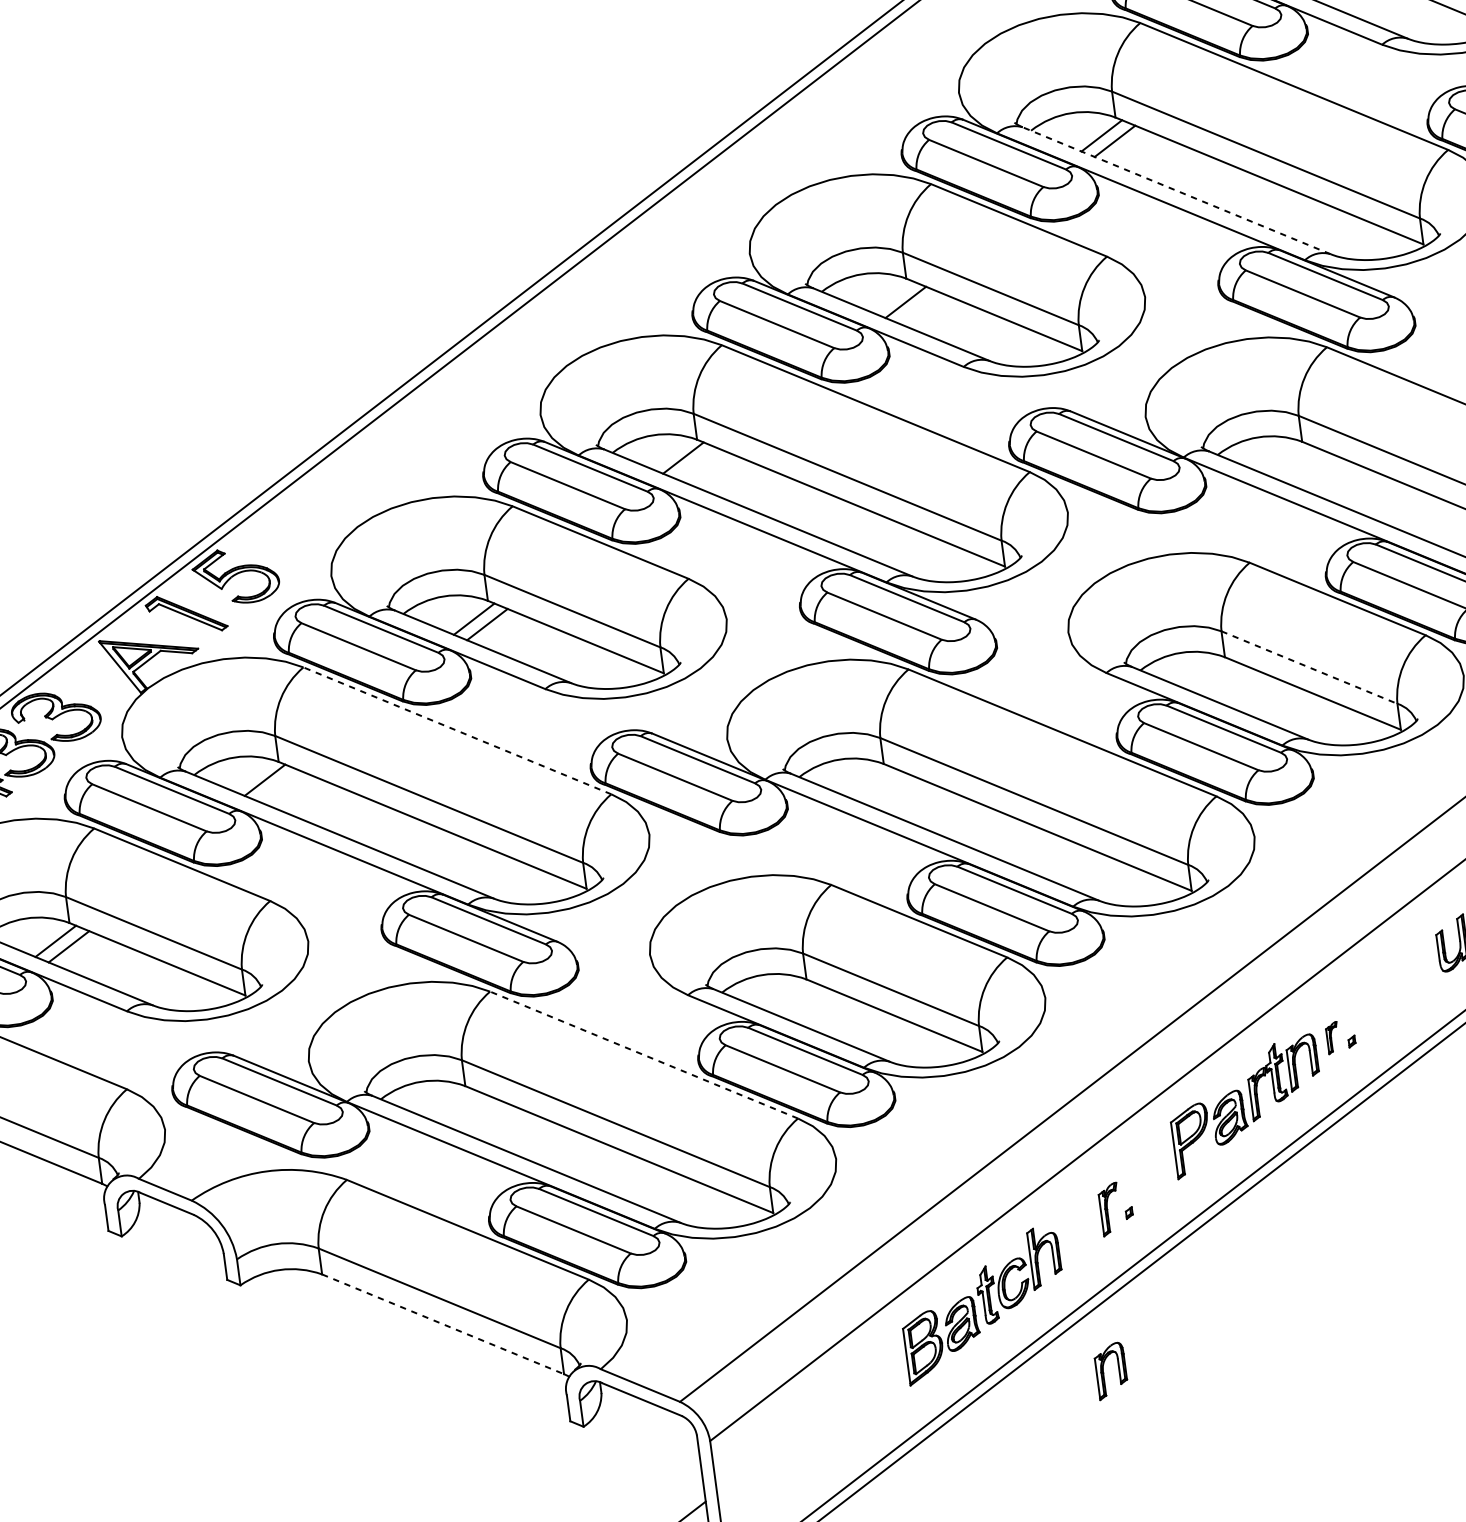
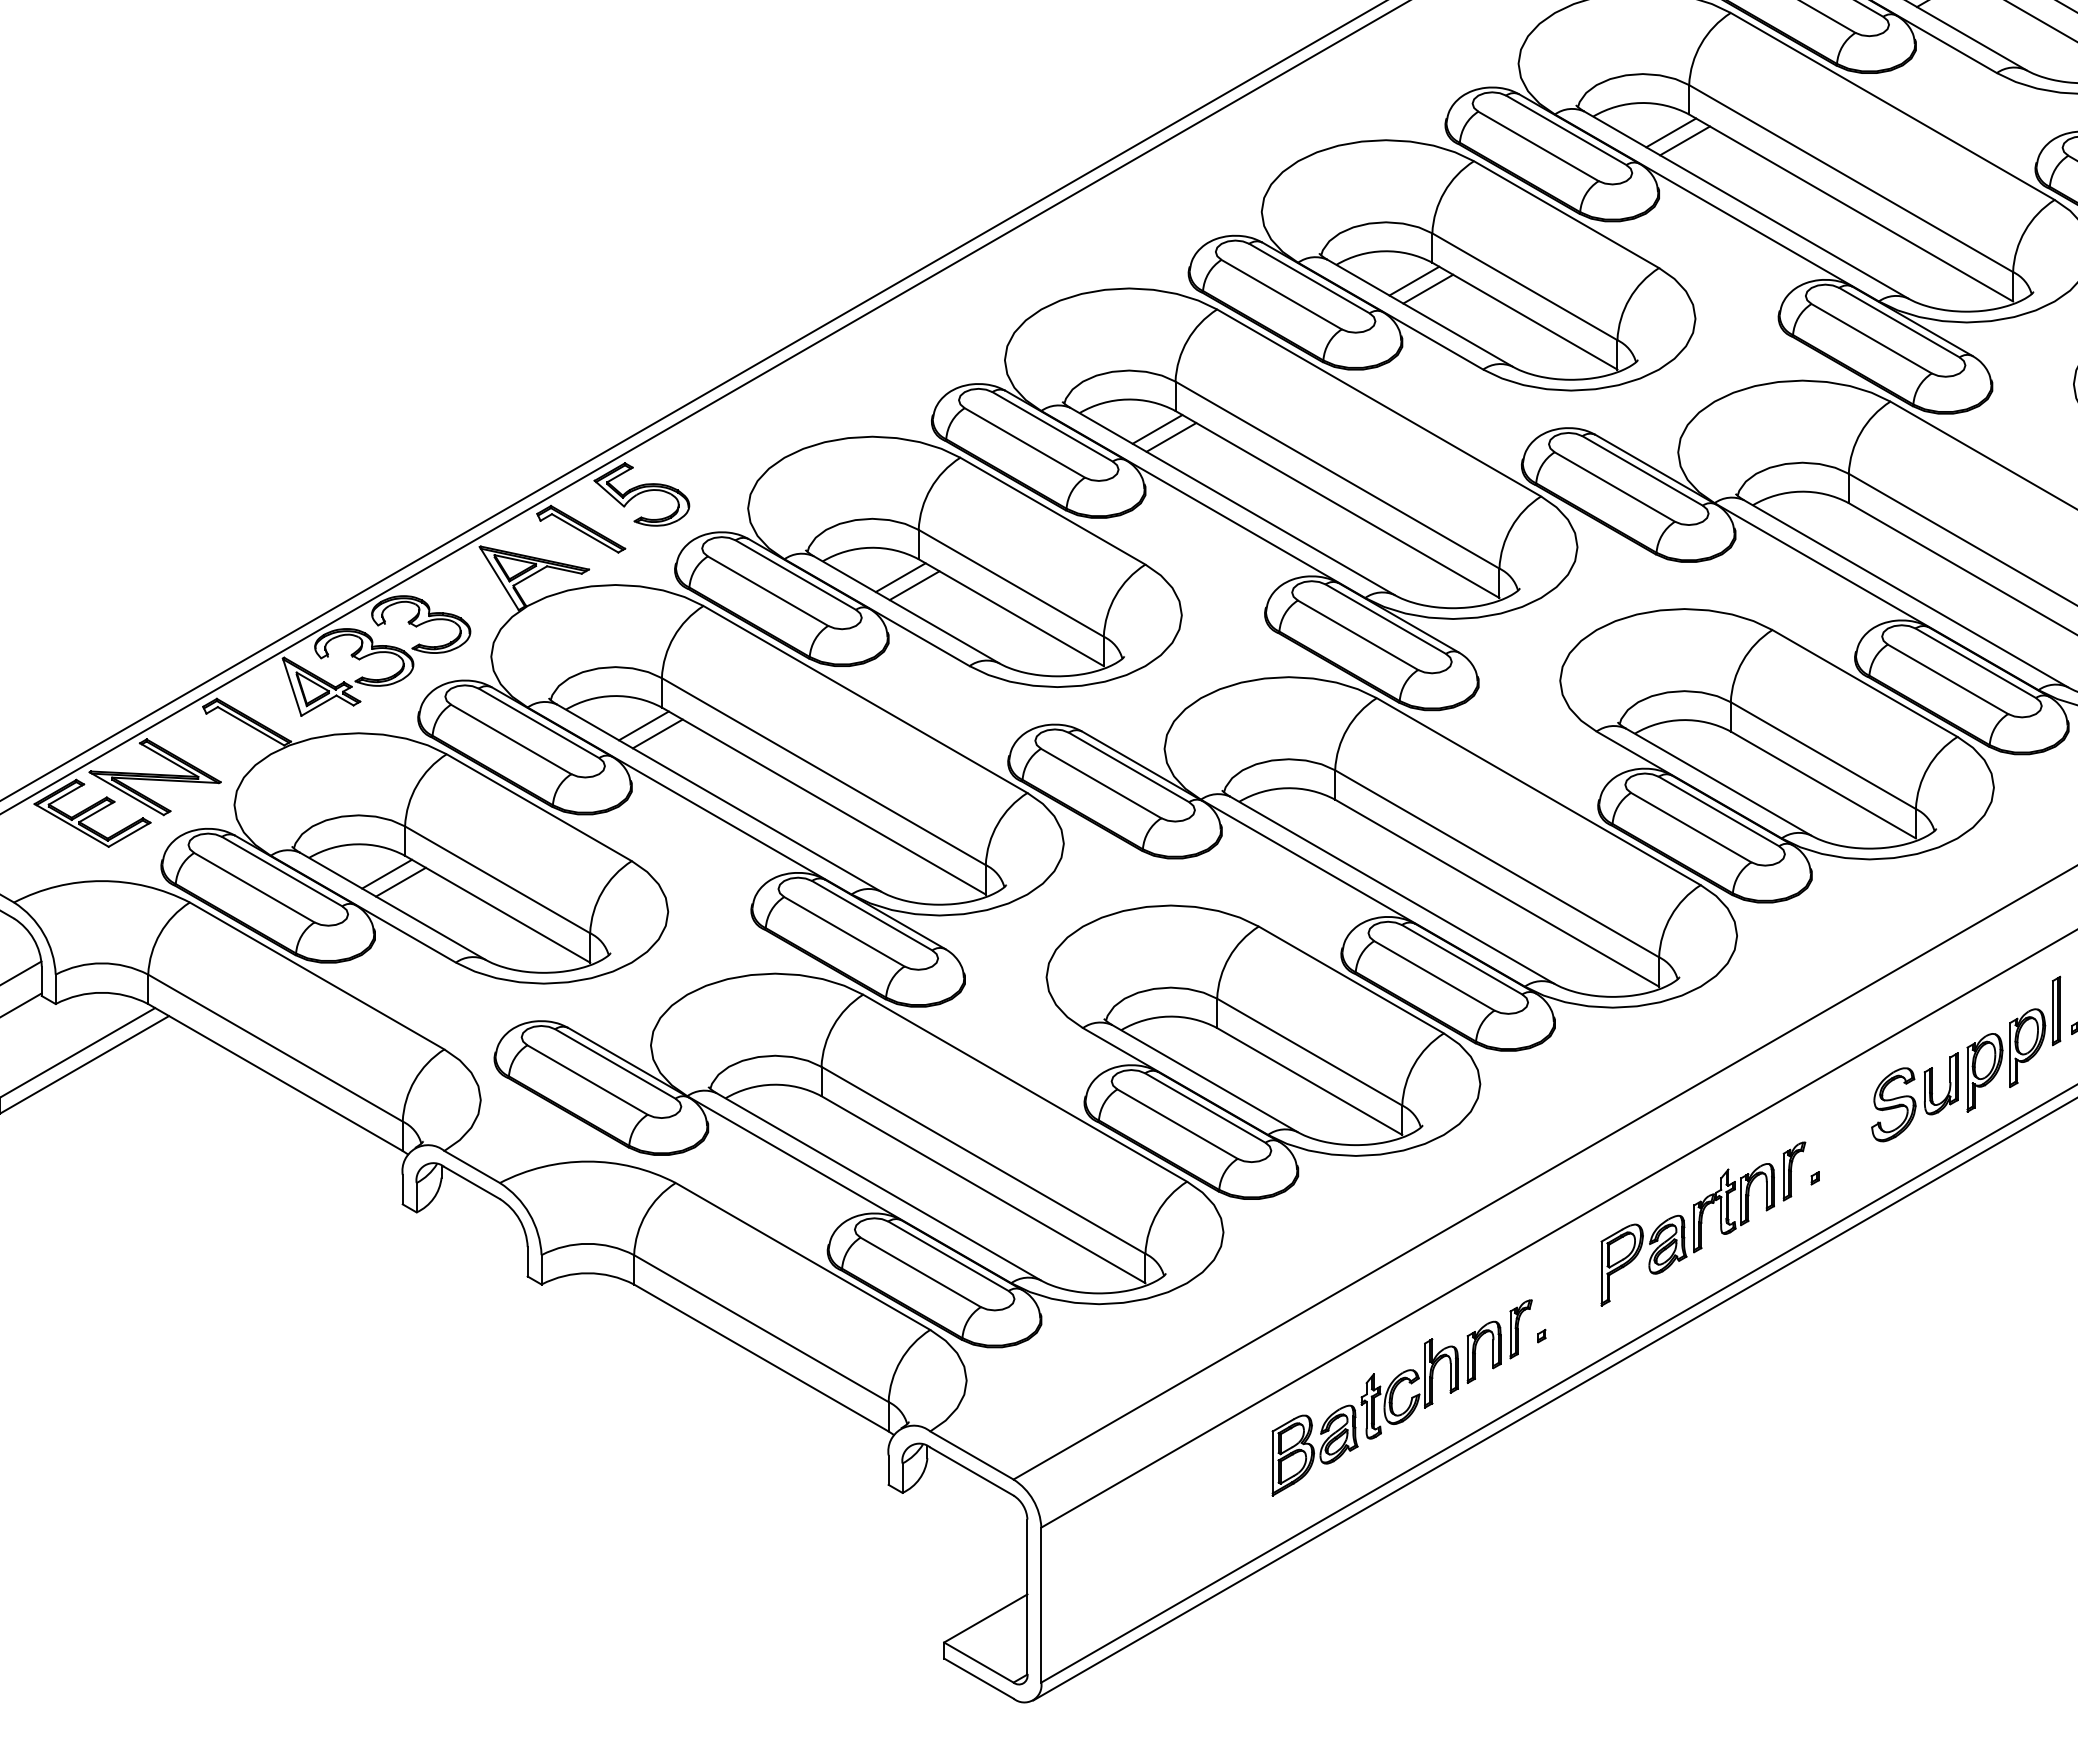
line: (1175, 190) -> (1745, 204), dashed -> solid
line: (892, 296) -> (1414, 280), added
line: (696, 463) -> (1171, 437), added
line: (1309, 667) -> (1823, 755), dashed -> solid
line: (457, 730) -> (865, 699), dashed -> solid
line: (277, 785) -> (657, 733), added
part: (1412, 967) -> (1893, 1104), added
part: (1332, 1038) -> (1794, 1171), size x1.67
line: (643, 1054) -> (1024, 1087), dashed -> solid
line: (443, 1324) -> (761, 1358), dashed -> solid
part: (1104, 1369) -> (1476, 1349), moved

